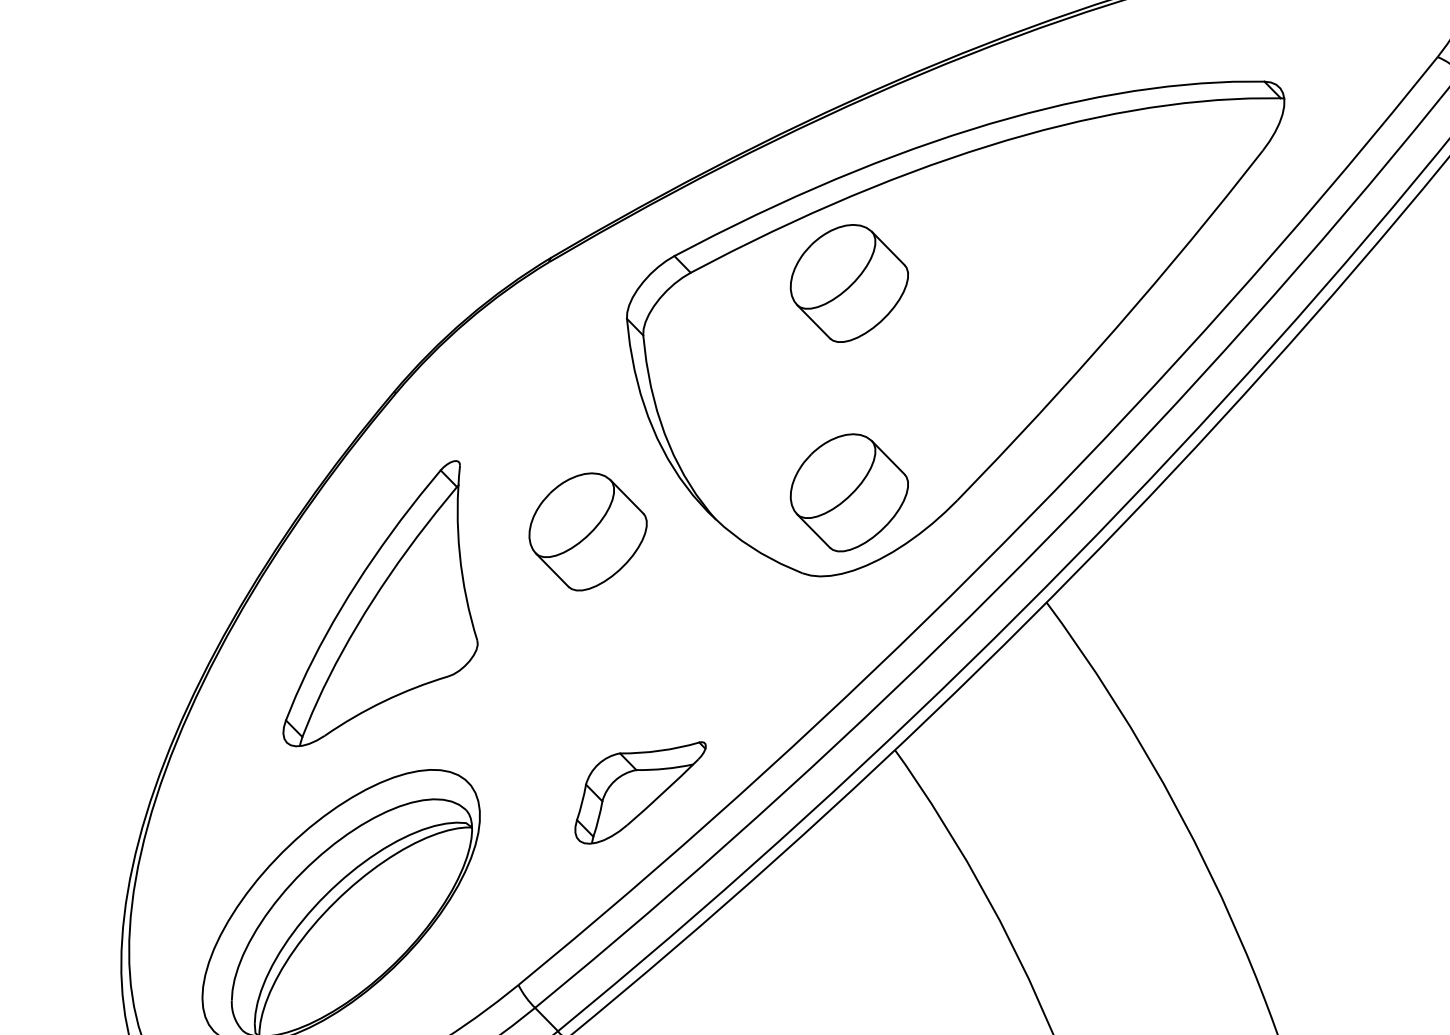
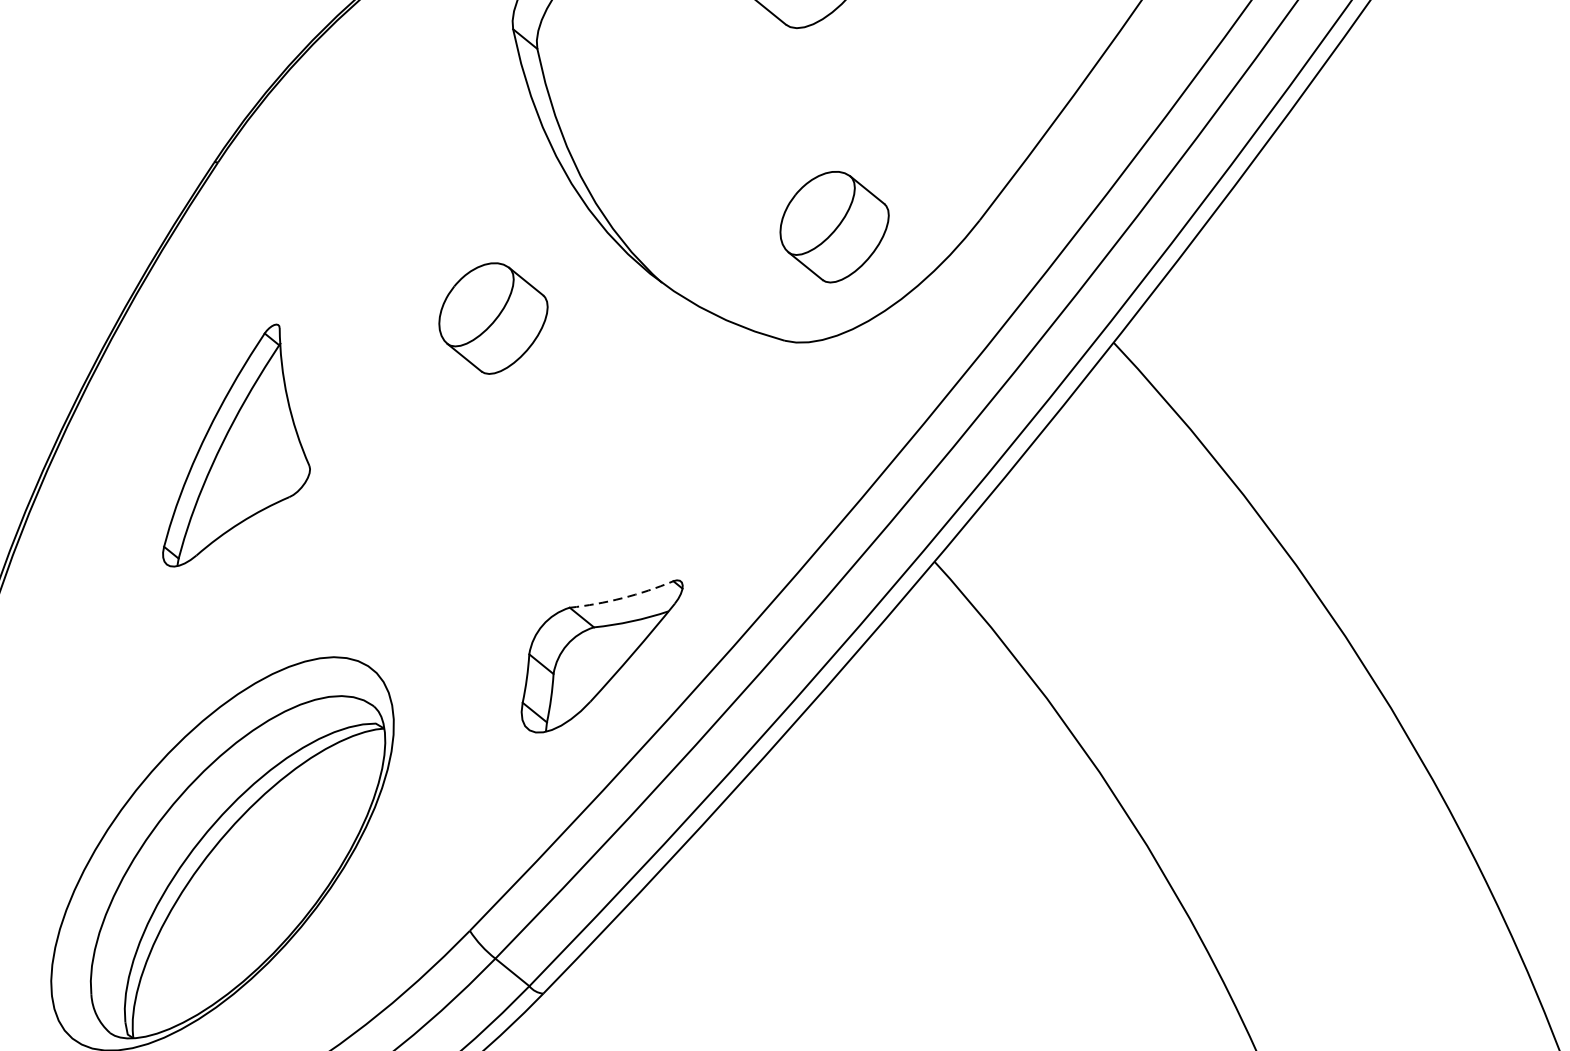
part: (848, 492) -> (833, 226), size x0.7
part: (587, 531) -> (492, 317), size x0.7
part: (380, 603) -> (228, 444), size x0.6
arc: (660, 750) -> (623, 597), solid -> dashed

